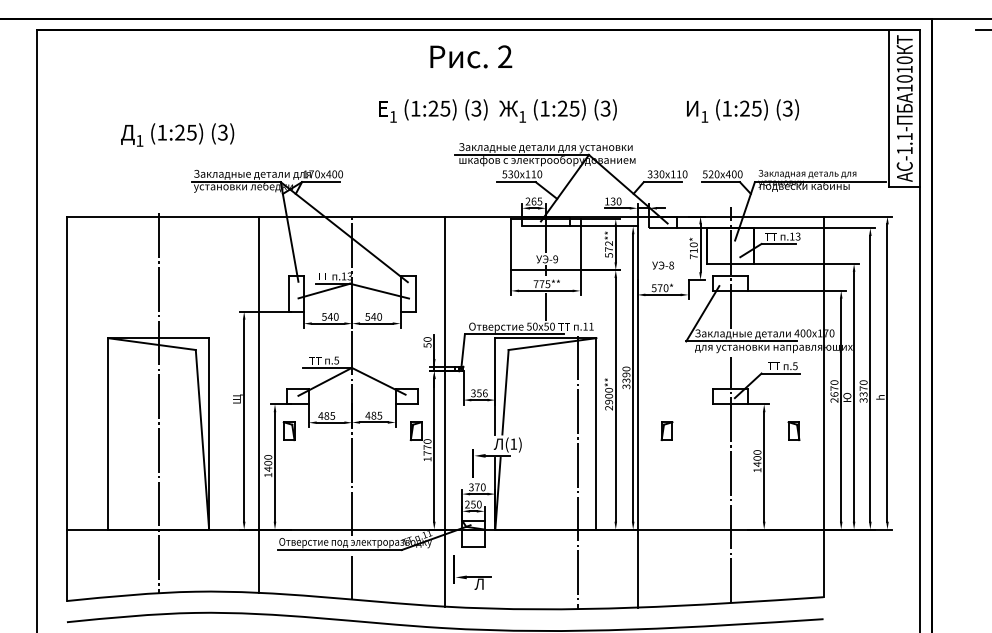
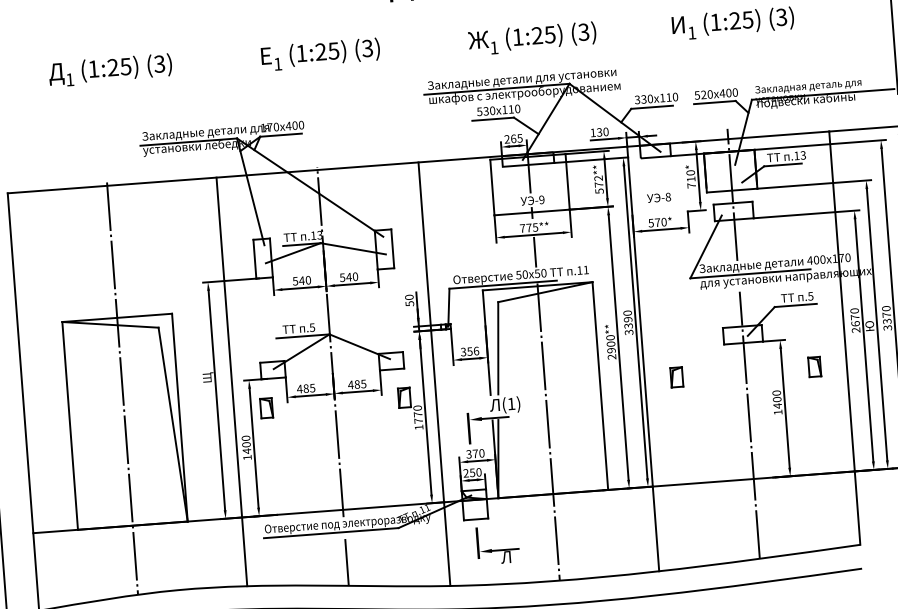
text: (433, 110) -> (321, 53), moved
text: (177, 134) -> (110, 69), moved
line: (577, 472) -> (548, 432), moved
part: (472, 572) -> (497, 545), moved

